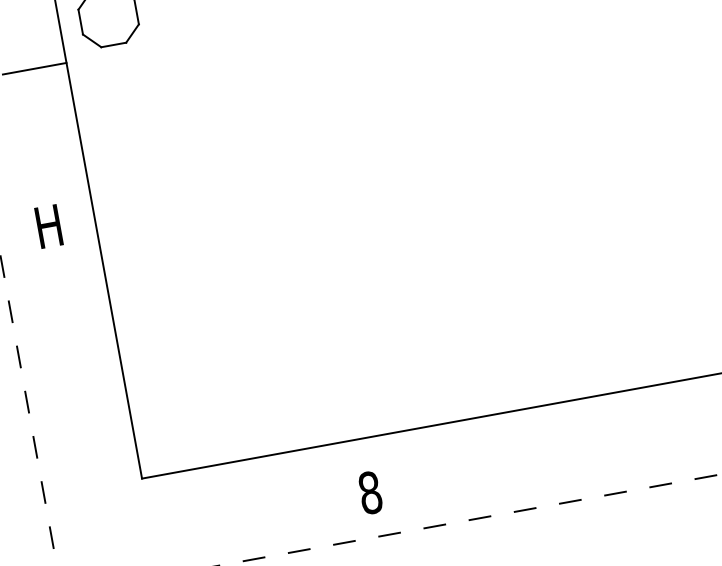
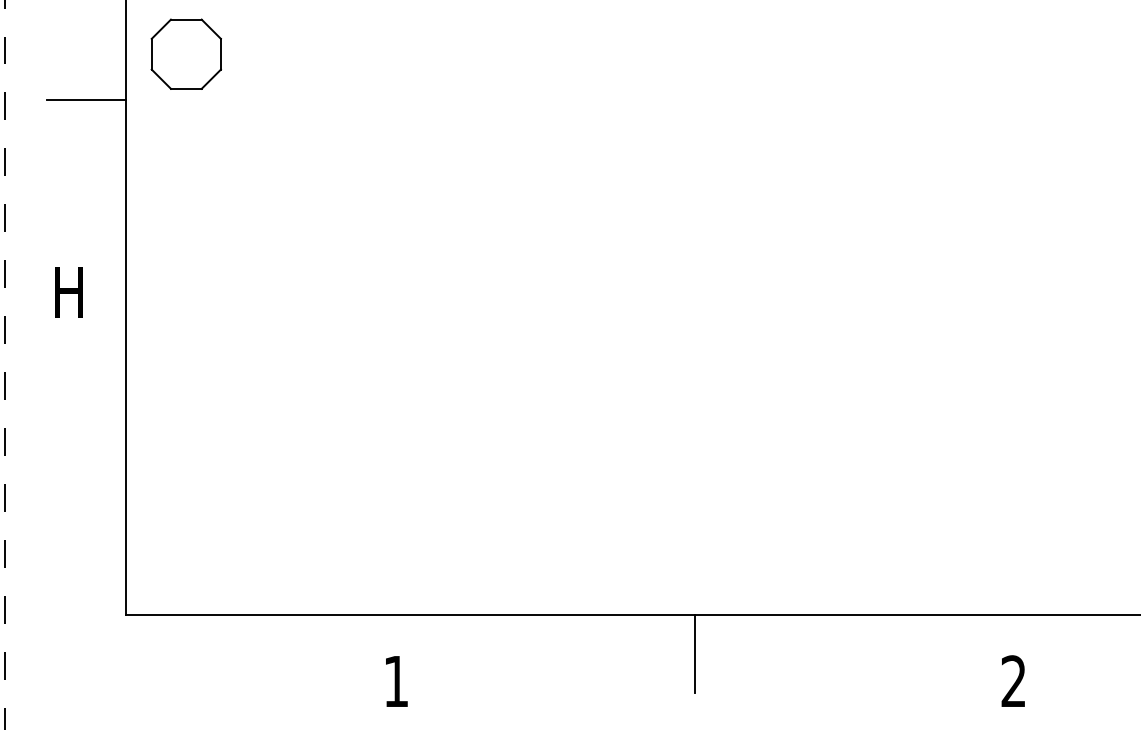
line: (607, 426) -> (694, 653), added
text: (369, 492) -> (395, 681), 8 -> 1

